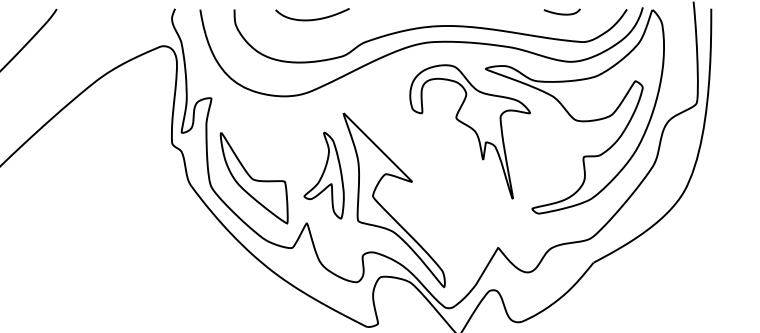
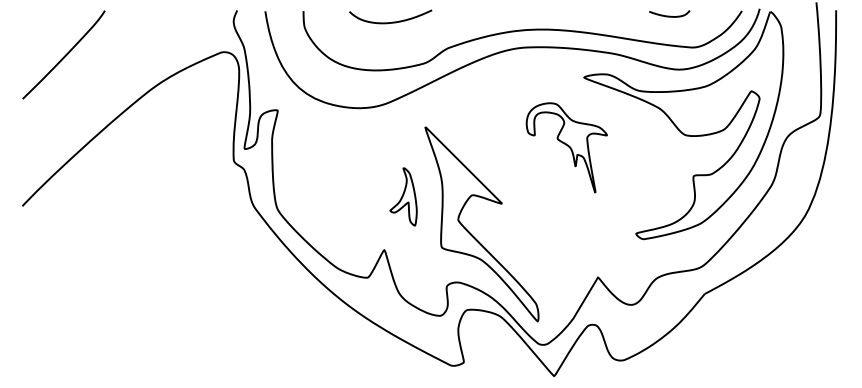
part: (469, 131) -> (566, 147), size x0.6
part: (324, 175) -> (403, 196), size x0.6
part: (254, 178) -> (325, 199), removed

